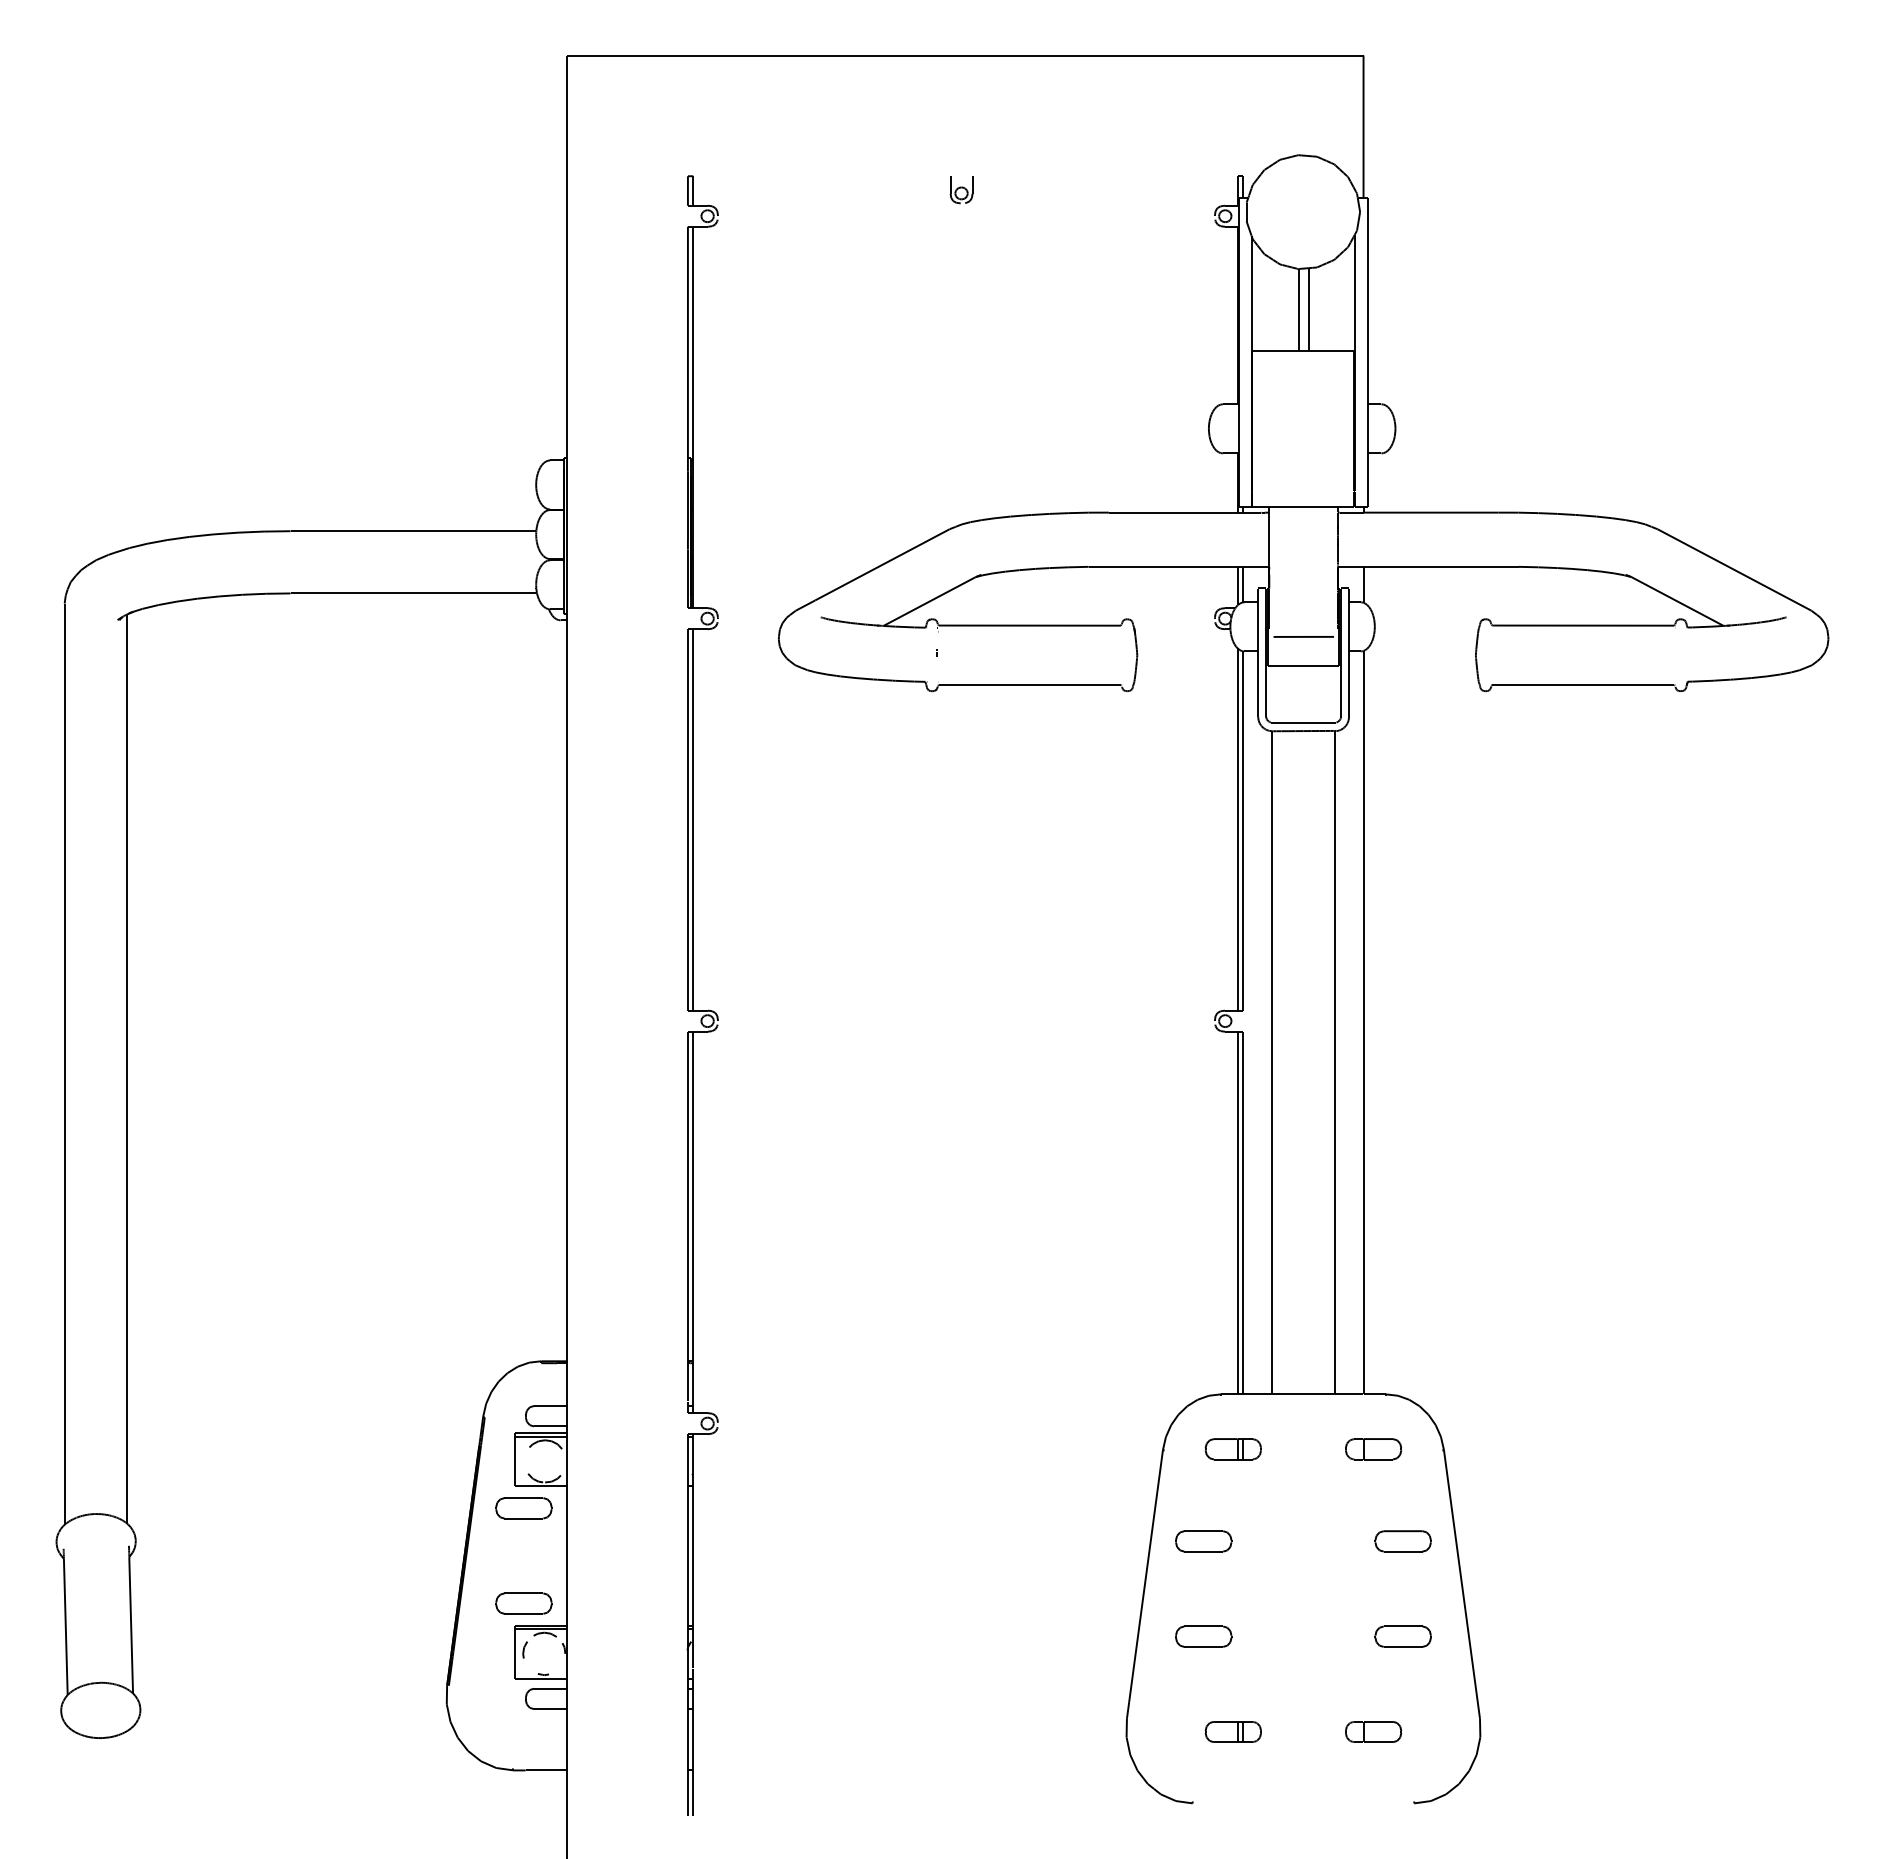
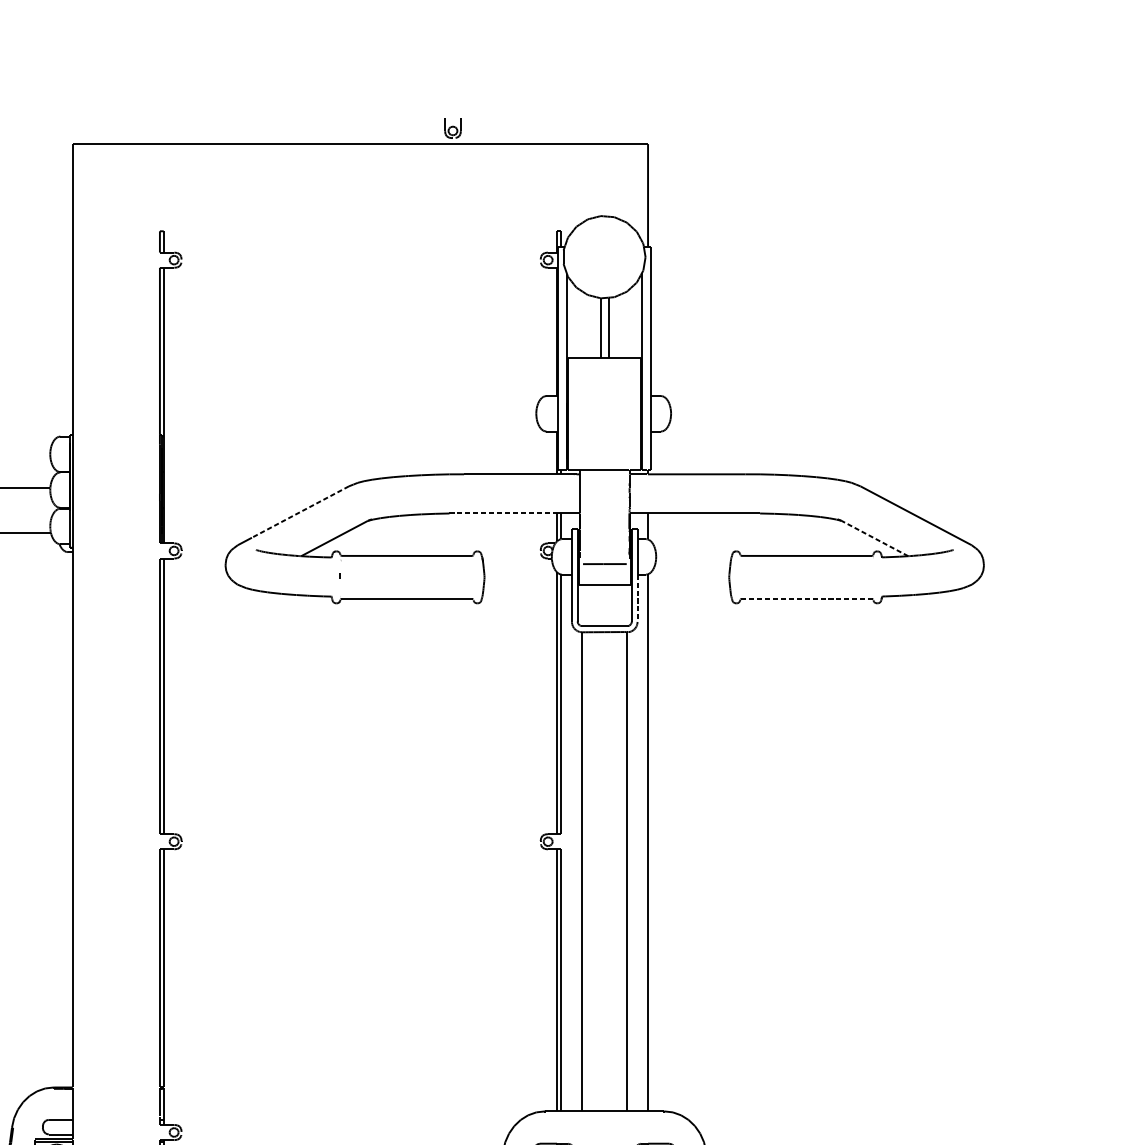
part: (961, 190) -> (452, 128), moved
line: (882, 565) -> (300, 512), solid -> dashed
line: (1163, 566) -> (503, 513), solid -> dashed
line: (1677, 601) -> (874, 538), solid -> dashed
line: (1349, 684) -> (637, 598), solid -> dashed
line: (1583, 684) -> (806, 598), solid -> dashed

